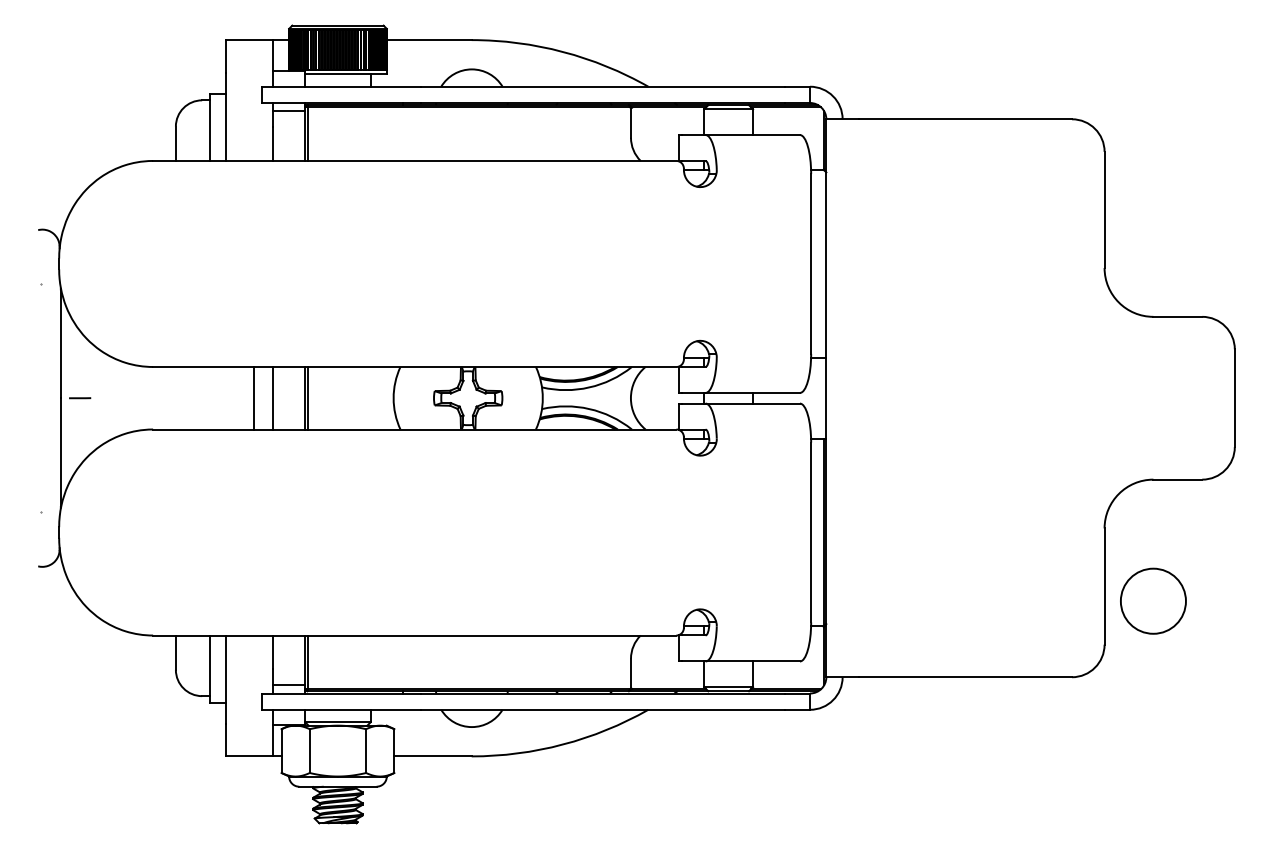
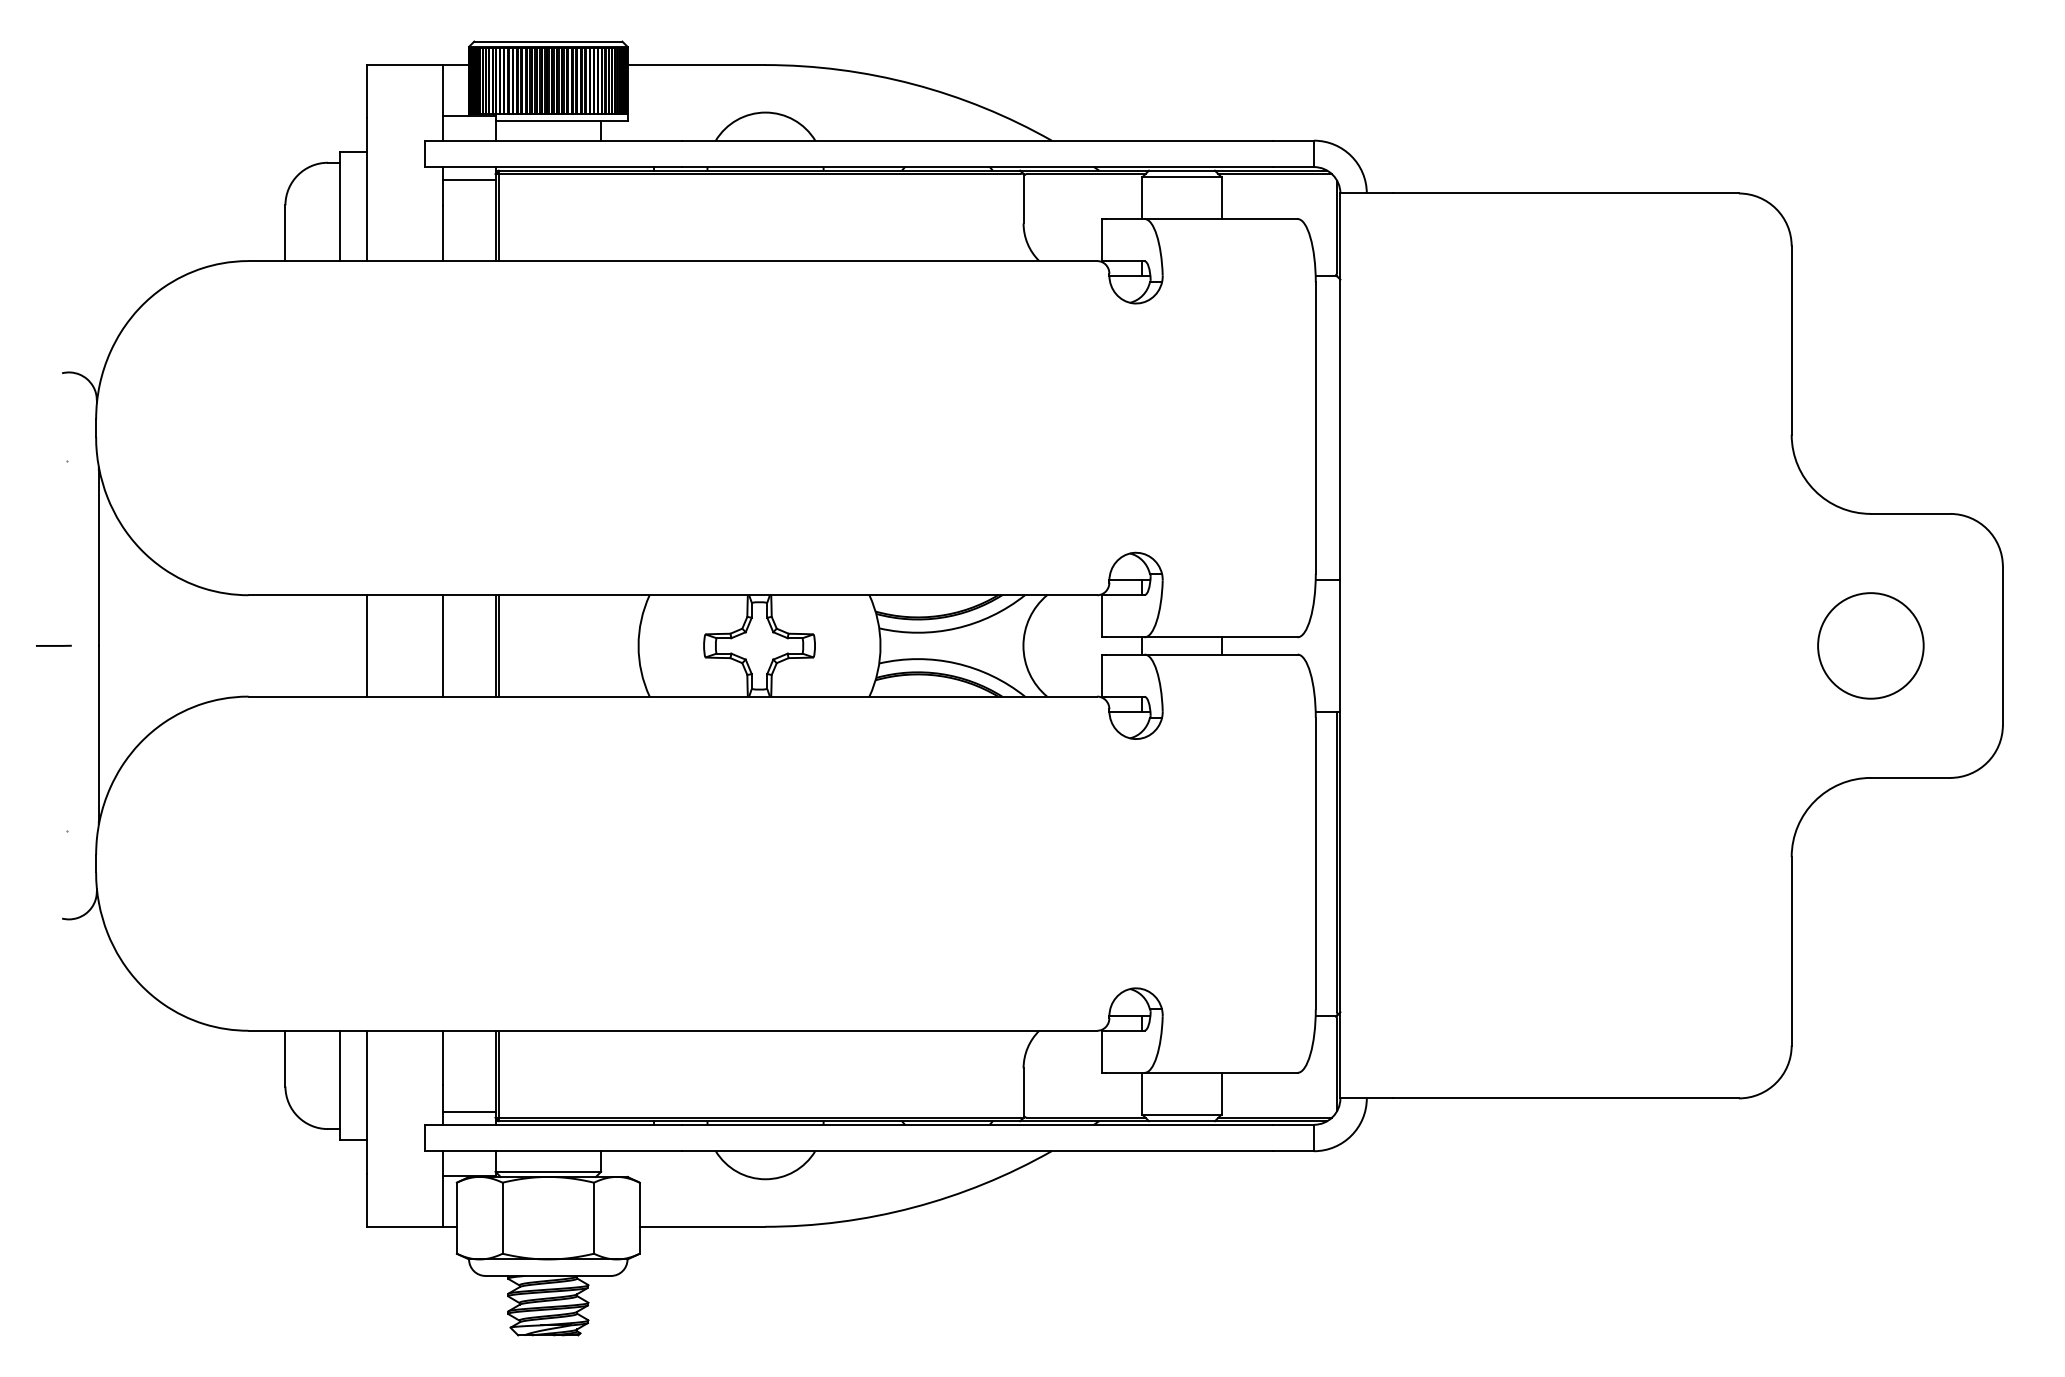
line: (254, 397) -> (367, 644), moved
line: (80, 398) -> (54, 646), moved
circle: (1153, 600) -> (1871, 644), moved

